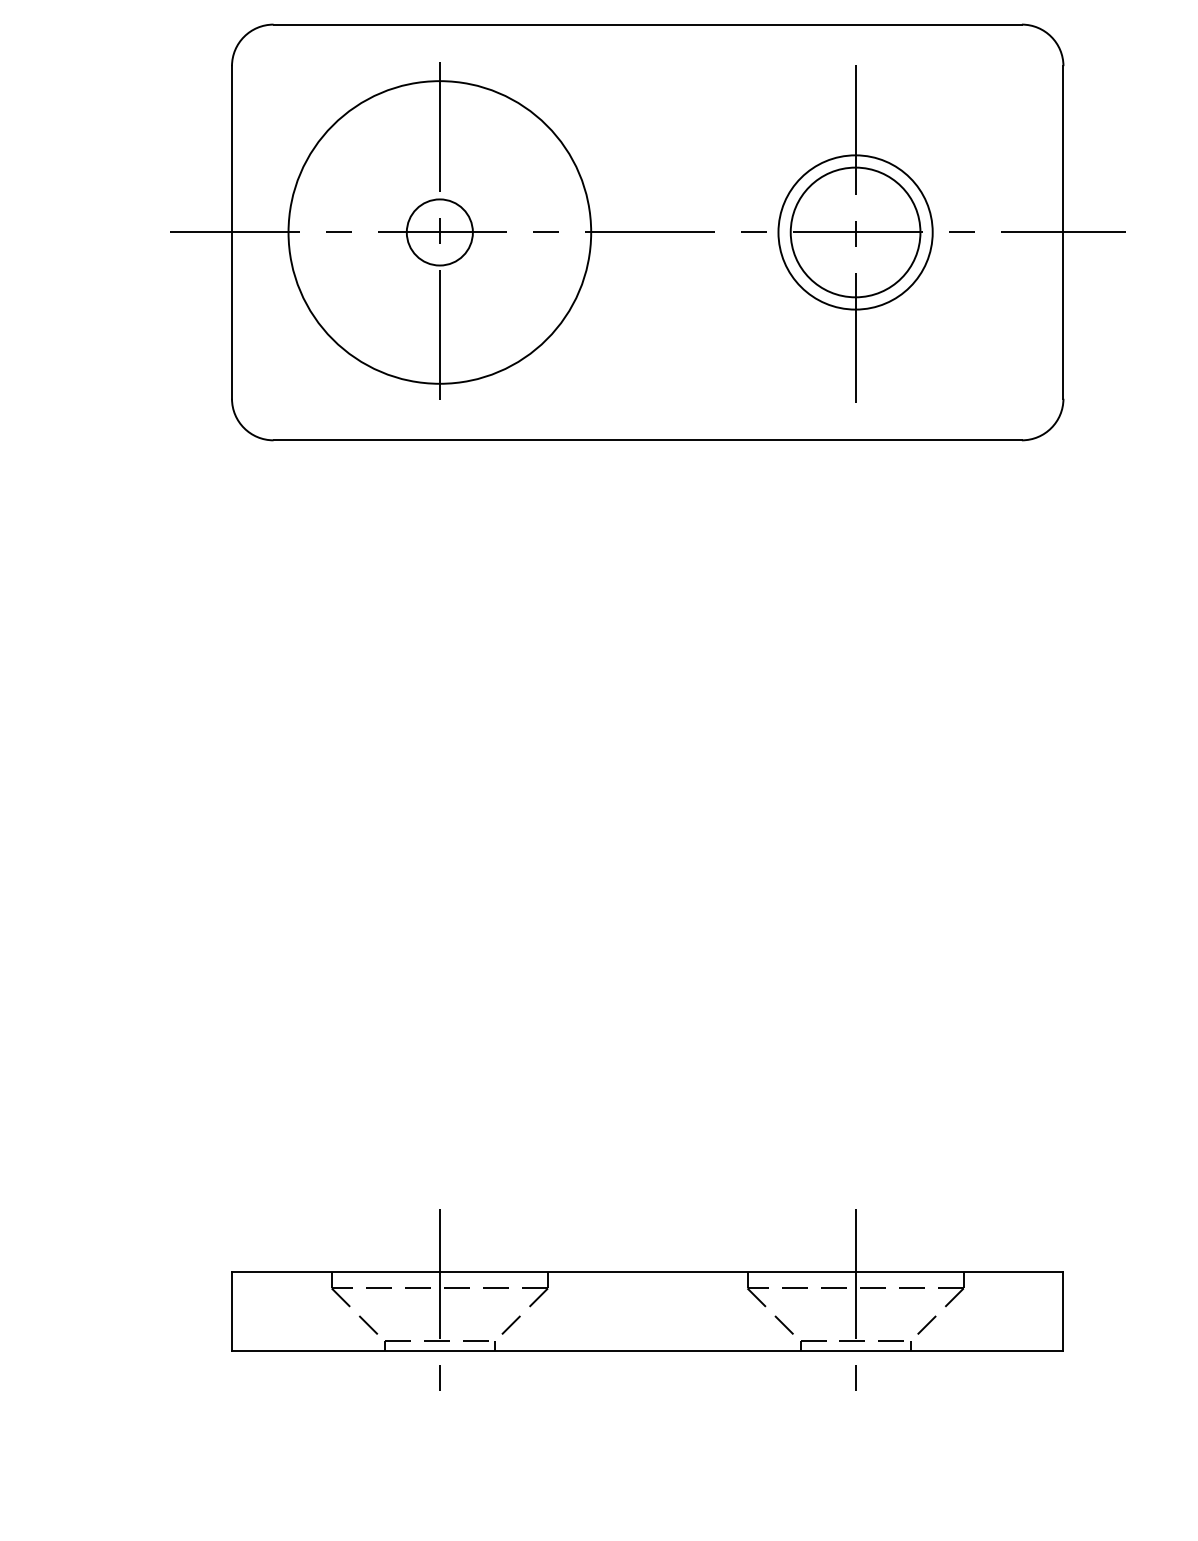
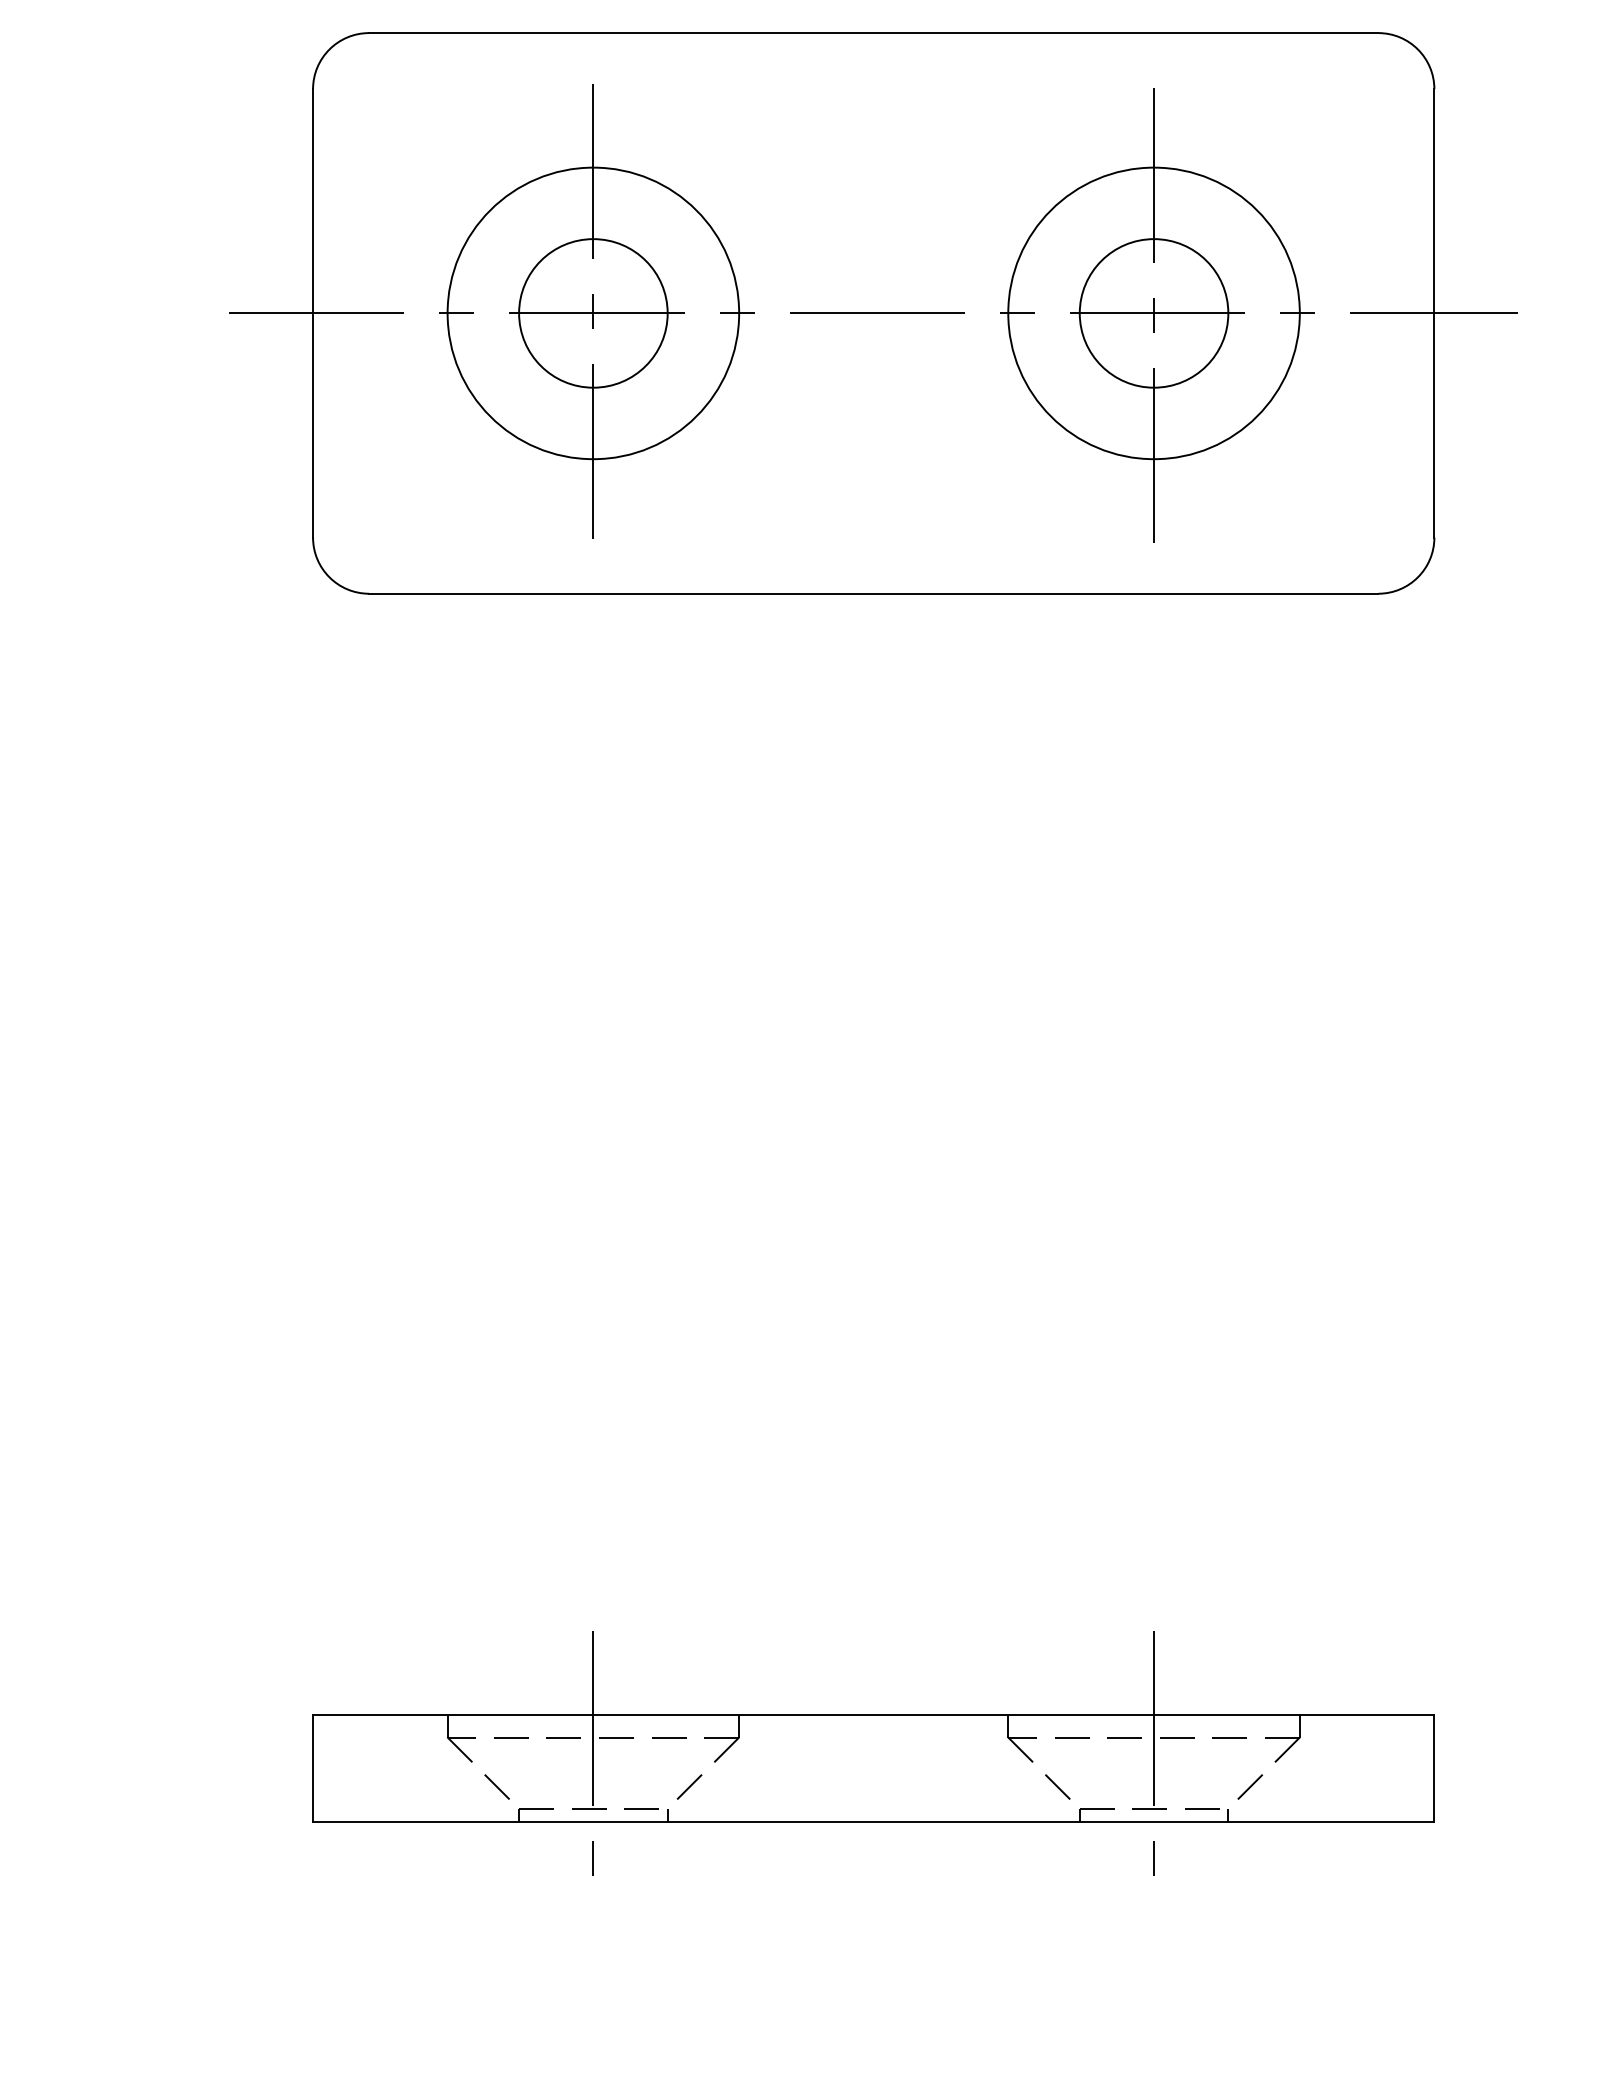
circle: (439, 232) -> (593, 313), size x0.71
circle: (439, 232) -> (593, 313), size x1.67
circle: (855, 232) -> (1153, 313), size x0.71
circle: (855, 232) -> (1153, 313), size x1.67

